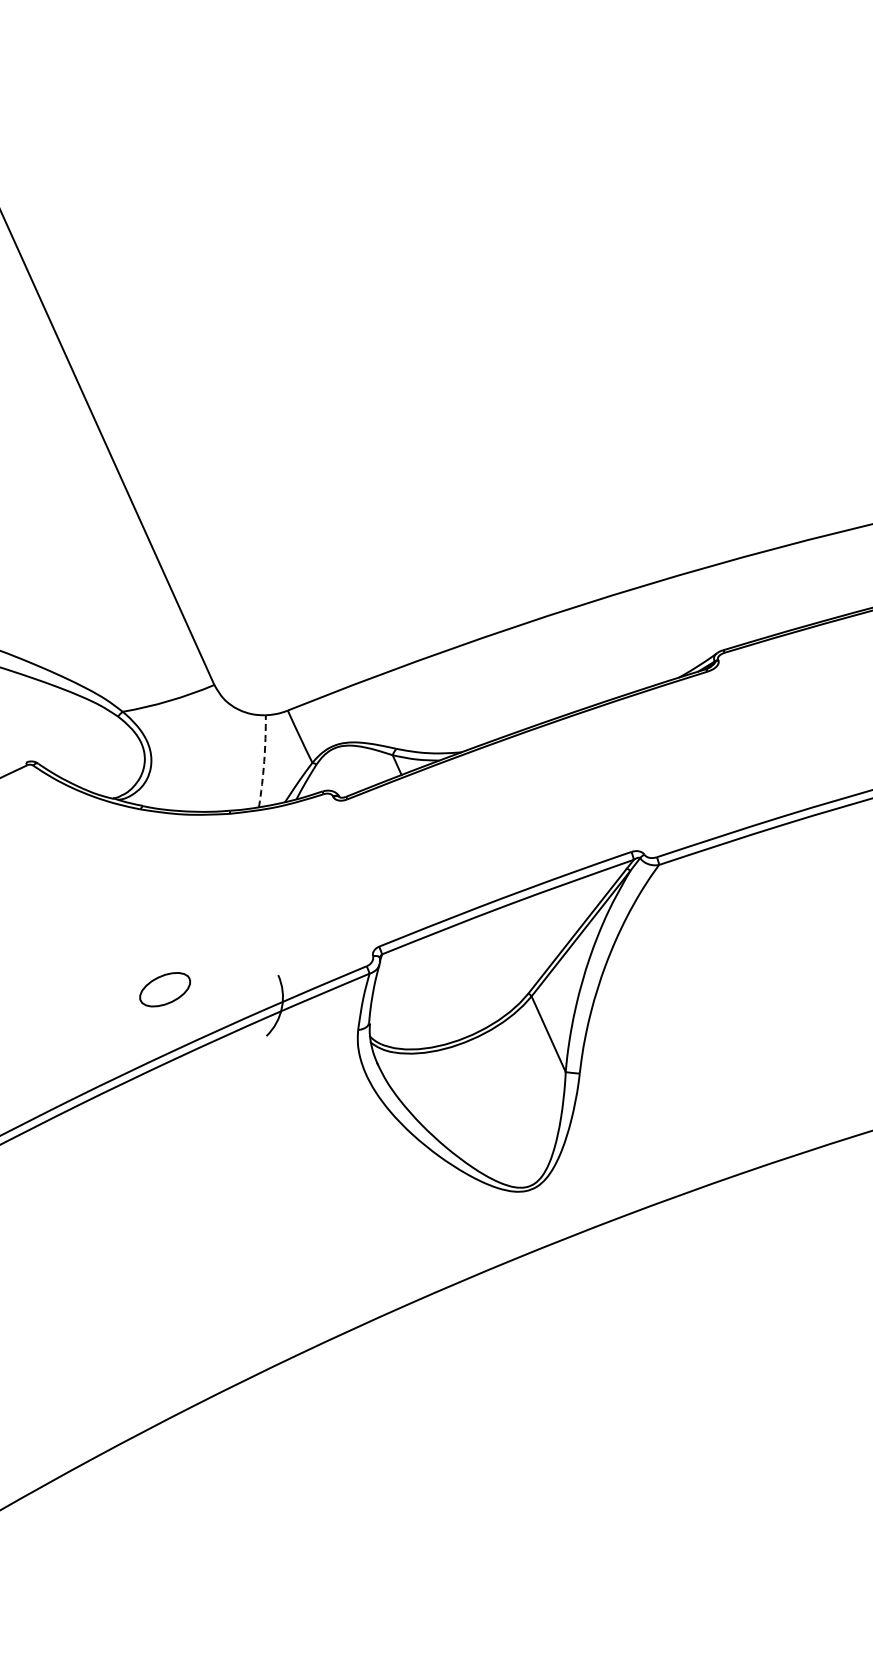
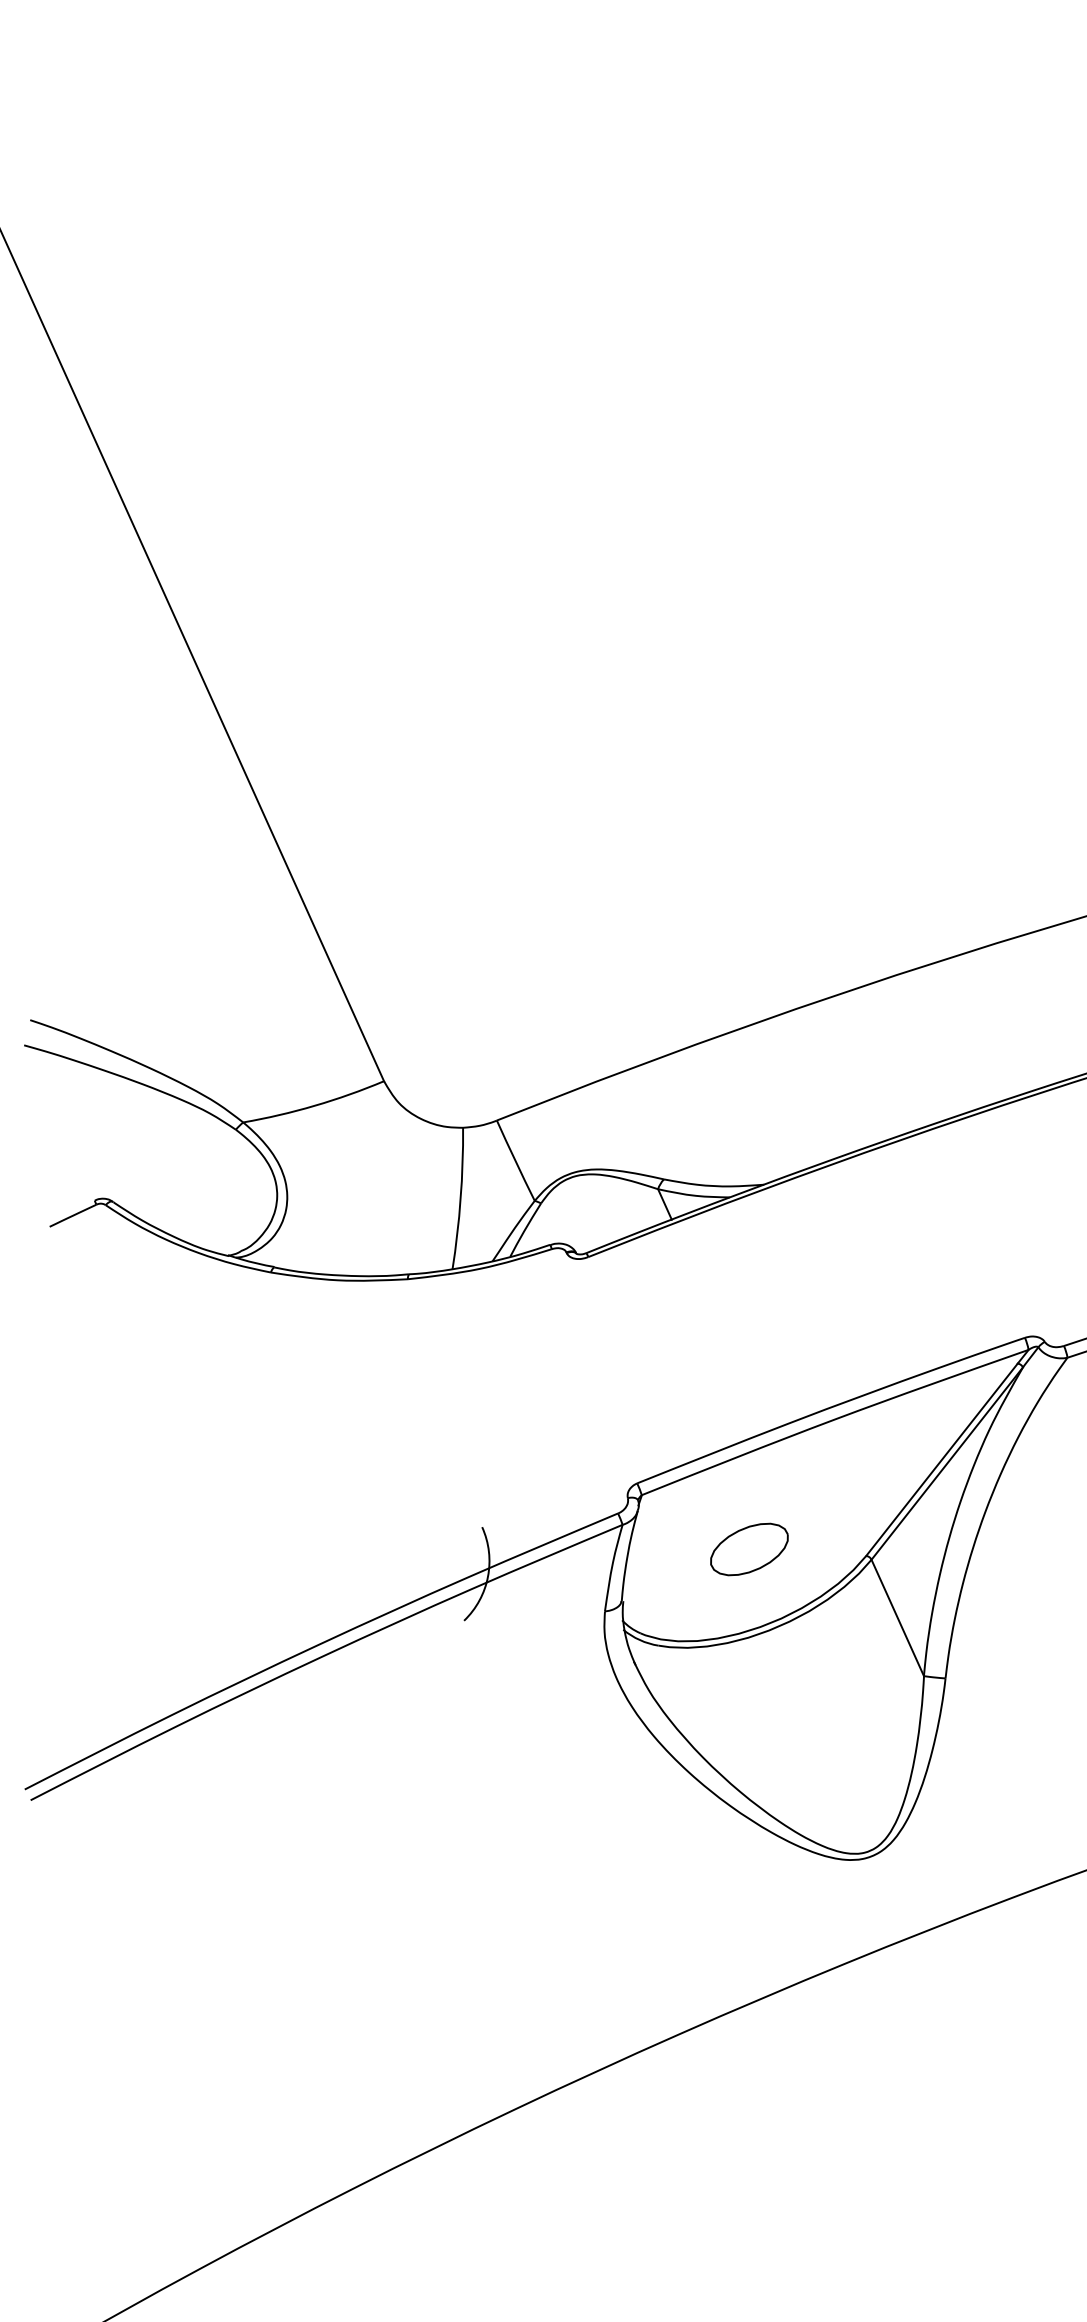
arc: (264, 761) -> (461, 1198), dashed -> solid
part: (165, 989) -> (749, 1549), moved

